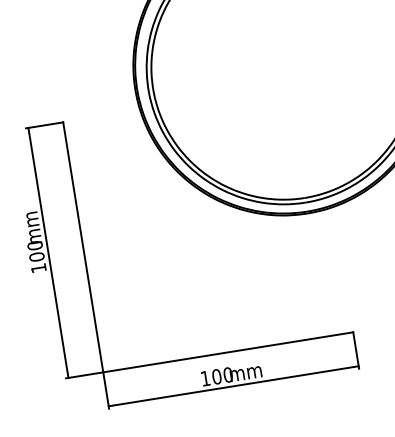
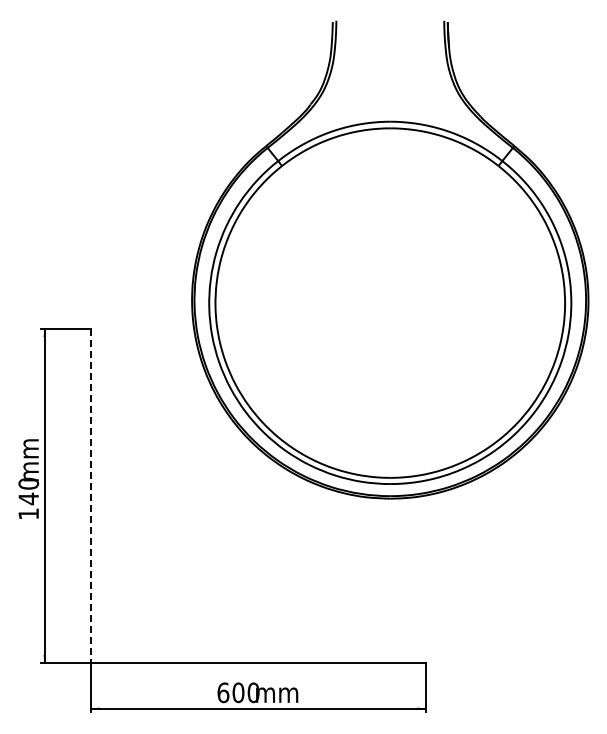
line: (83, 247) -> (91, 496), solid -> dashed
text: (36, 256) -> (28, 498), 100 -> 140
text: (205, 378) -> (223, 692), 100 -> 600

